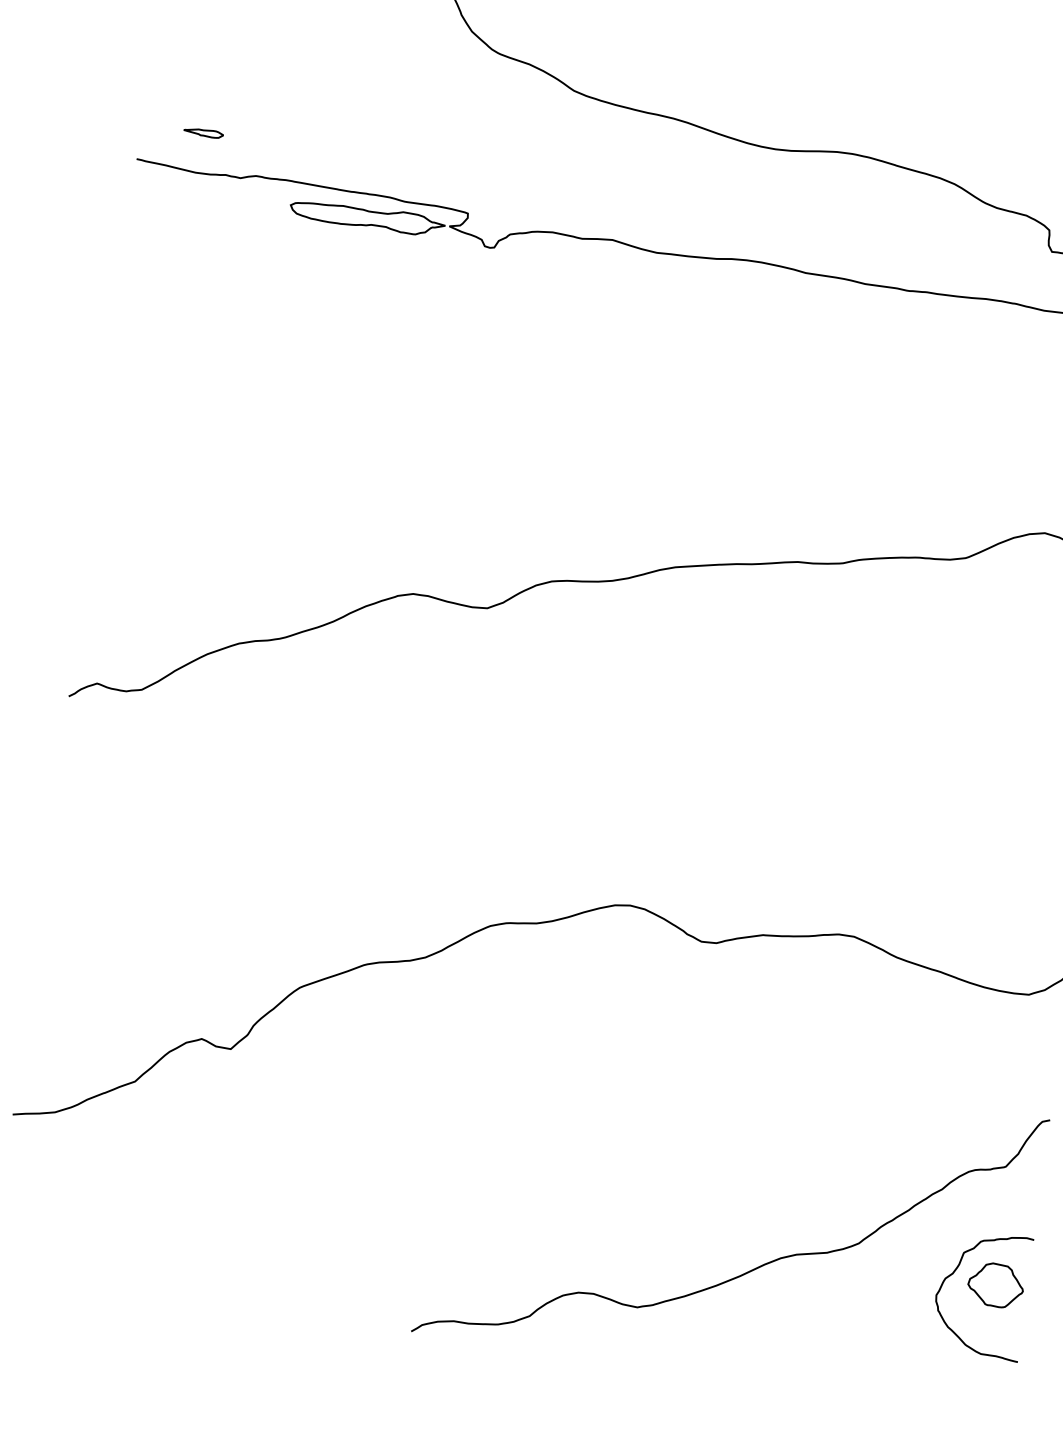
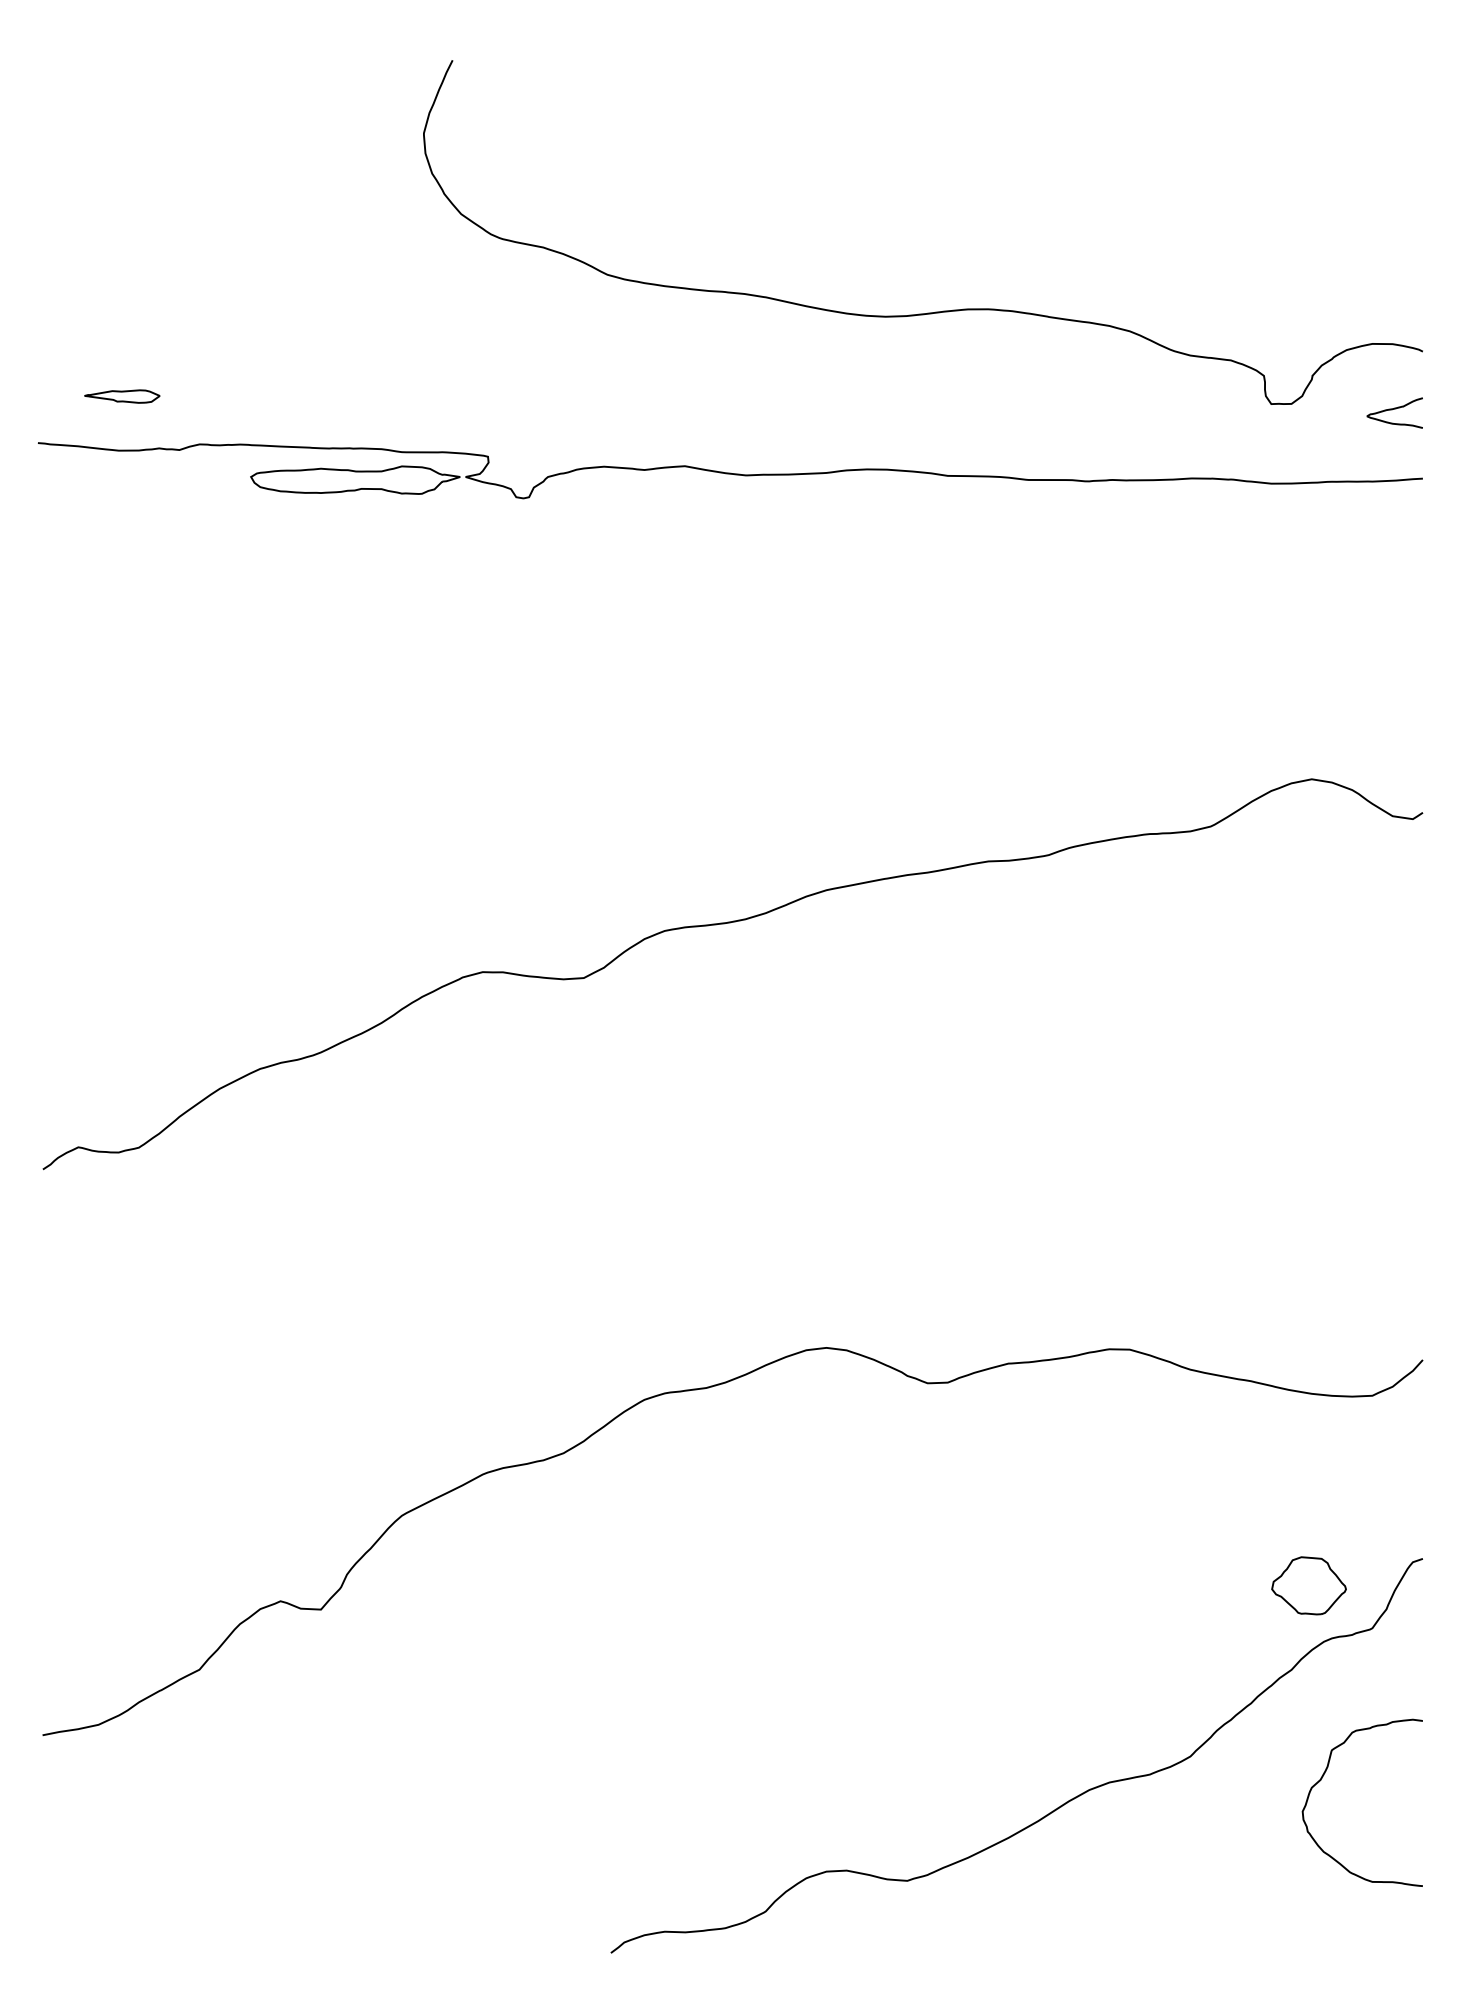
part: (203, 133) -> (122, 396), size x1.4
part: (995, 1284) -> (1308, 1585), moved

